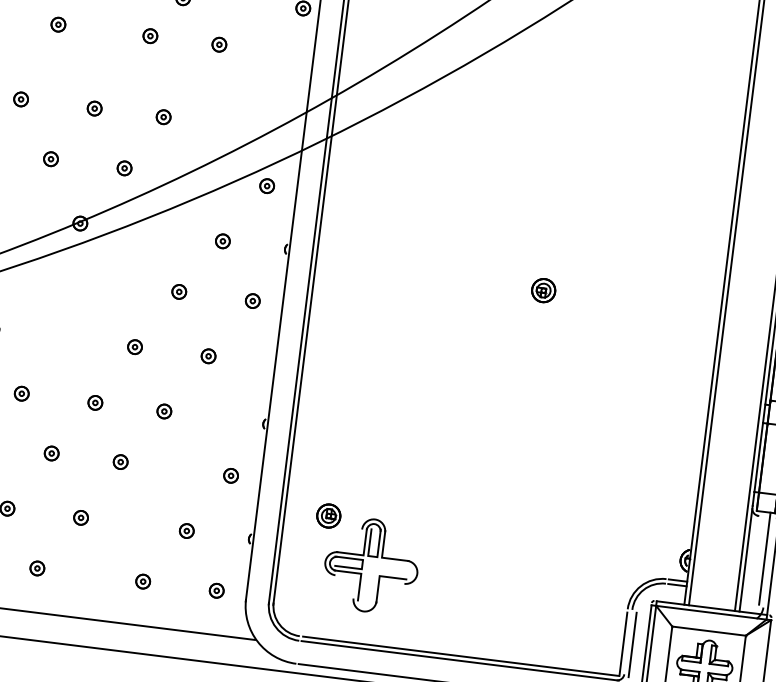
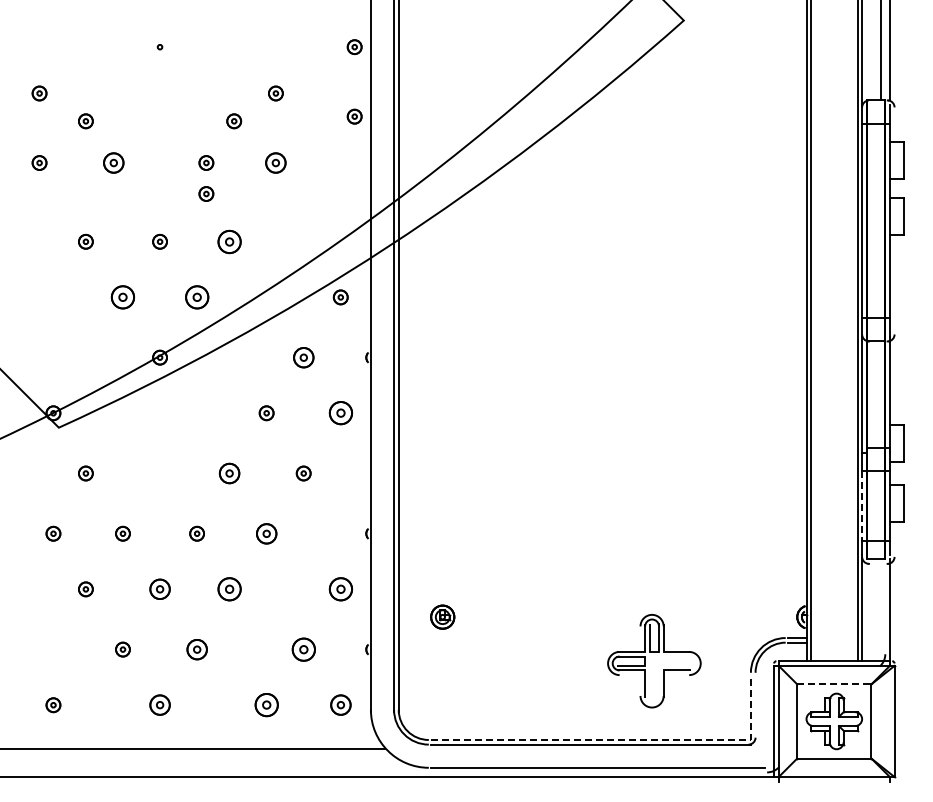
part: (58, 24) -> (113, 162), size x1.4
part: (219, 44) -> (275, 162), size x1.4
part: (146, 66) -> (206, 193), added
part: (163, 116) -> (229, 241), size x1.6
part: (50, 159) -> (122, 297), size x1.6
part: (123, 168) -> (196, 297), size x1.6
part: (222, 241) -> (303, 357), size x1.4
part: (543, 290) -> (627, 366), removed
part: (252, 301) -> (340, 413), size x1.6
part: (134, 347) -> (229, 473), size x1.4
part: (164, 411) -> (266, 533), size x1.4
part: (51, 453) -> (159, 589), size x1.4
line: (759, 457) -> (862, 505), solid -> dashed
part: (120, 462) -> (229, 589), size x1.6
part: (230, 475) -> (340, 589), size x1.6
part: (80, 517) -> (196, 649), size x1.4
part: (186, 530) -> (303, 649), size x1.6
part: (372, 557) -> (654, 652), moved
line: (764, 558) -> (880, 605), removed
part: (36, 568) -> (159, 705), size x1.4
part: (142, 581) -> (266, 705), size x1.6
part: (216, 591) -> (340, 705), size x1.4
line: (709, 631) -> (834, 684), solid -> dashed
line: (632, 644) -> (760, 707), removed
line: (494, 659) -> (624, 739), solid -> dashed

